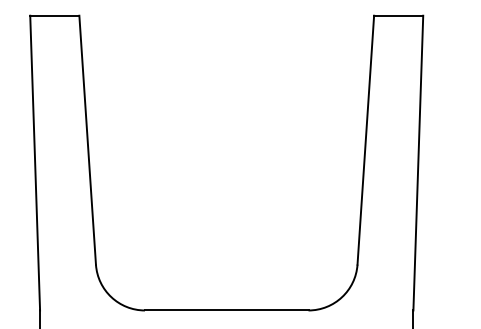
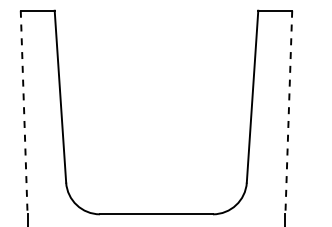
line: (35, 163) -> (24, 112), solid -> dashed
line: (417, 163) -> (288, 112), solid -> dashed

